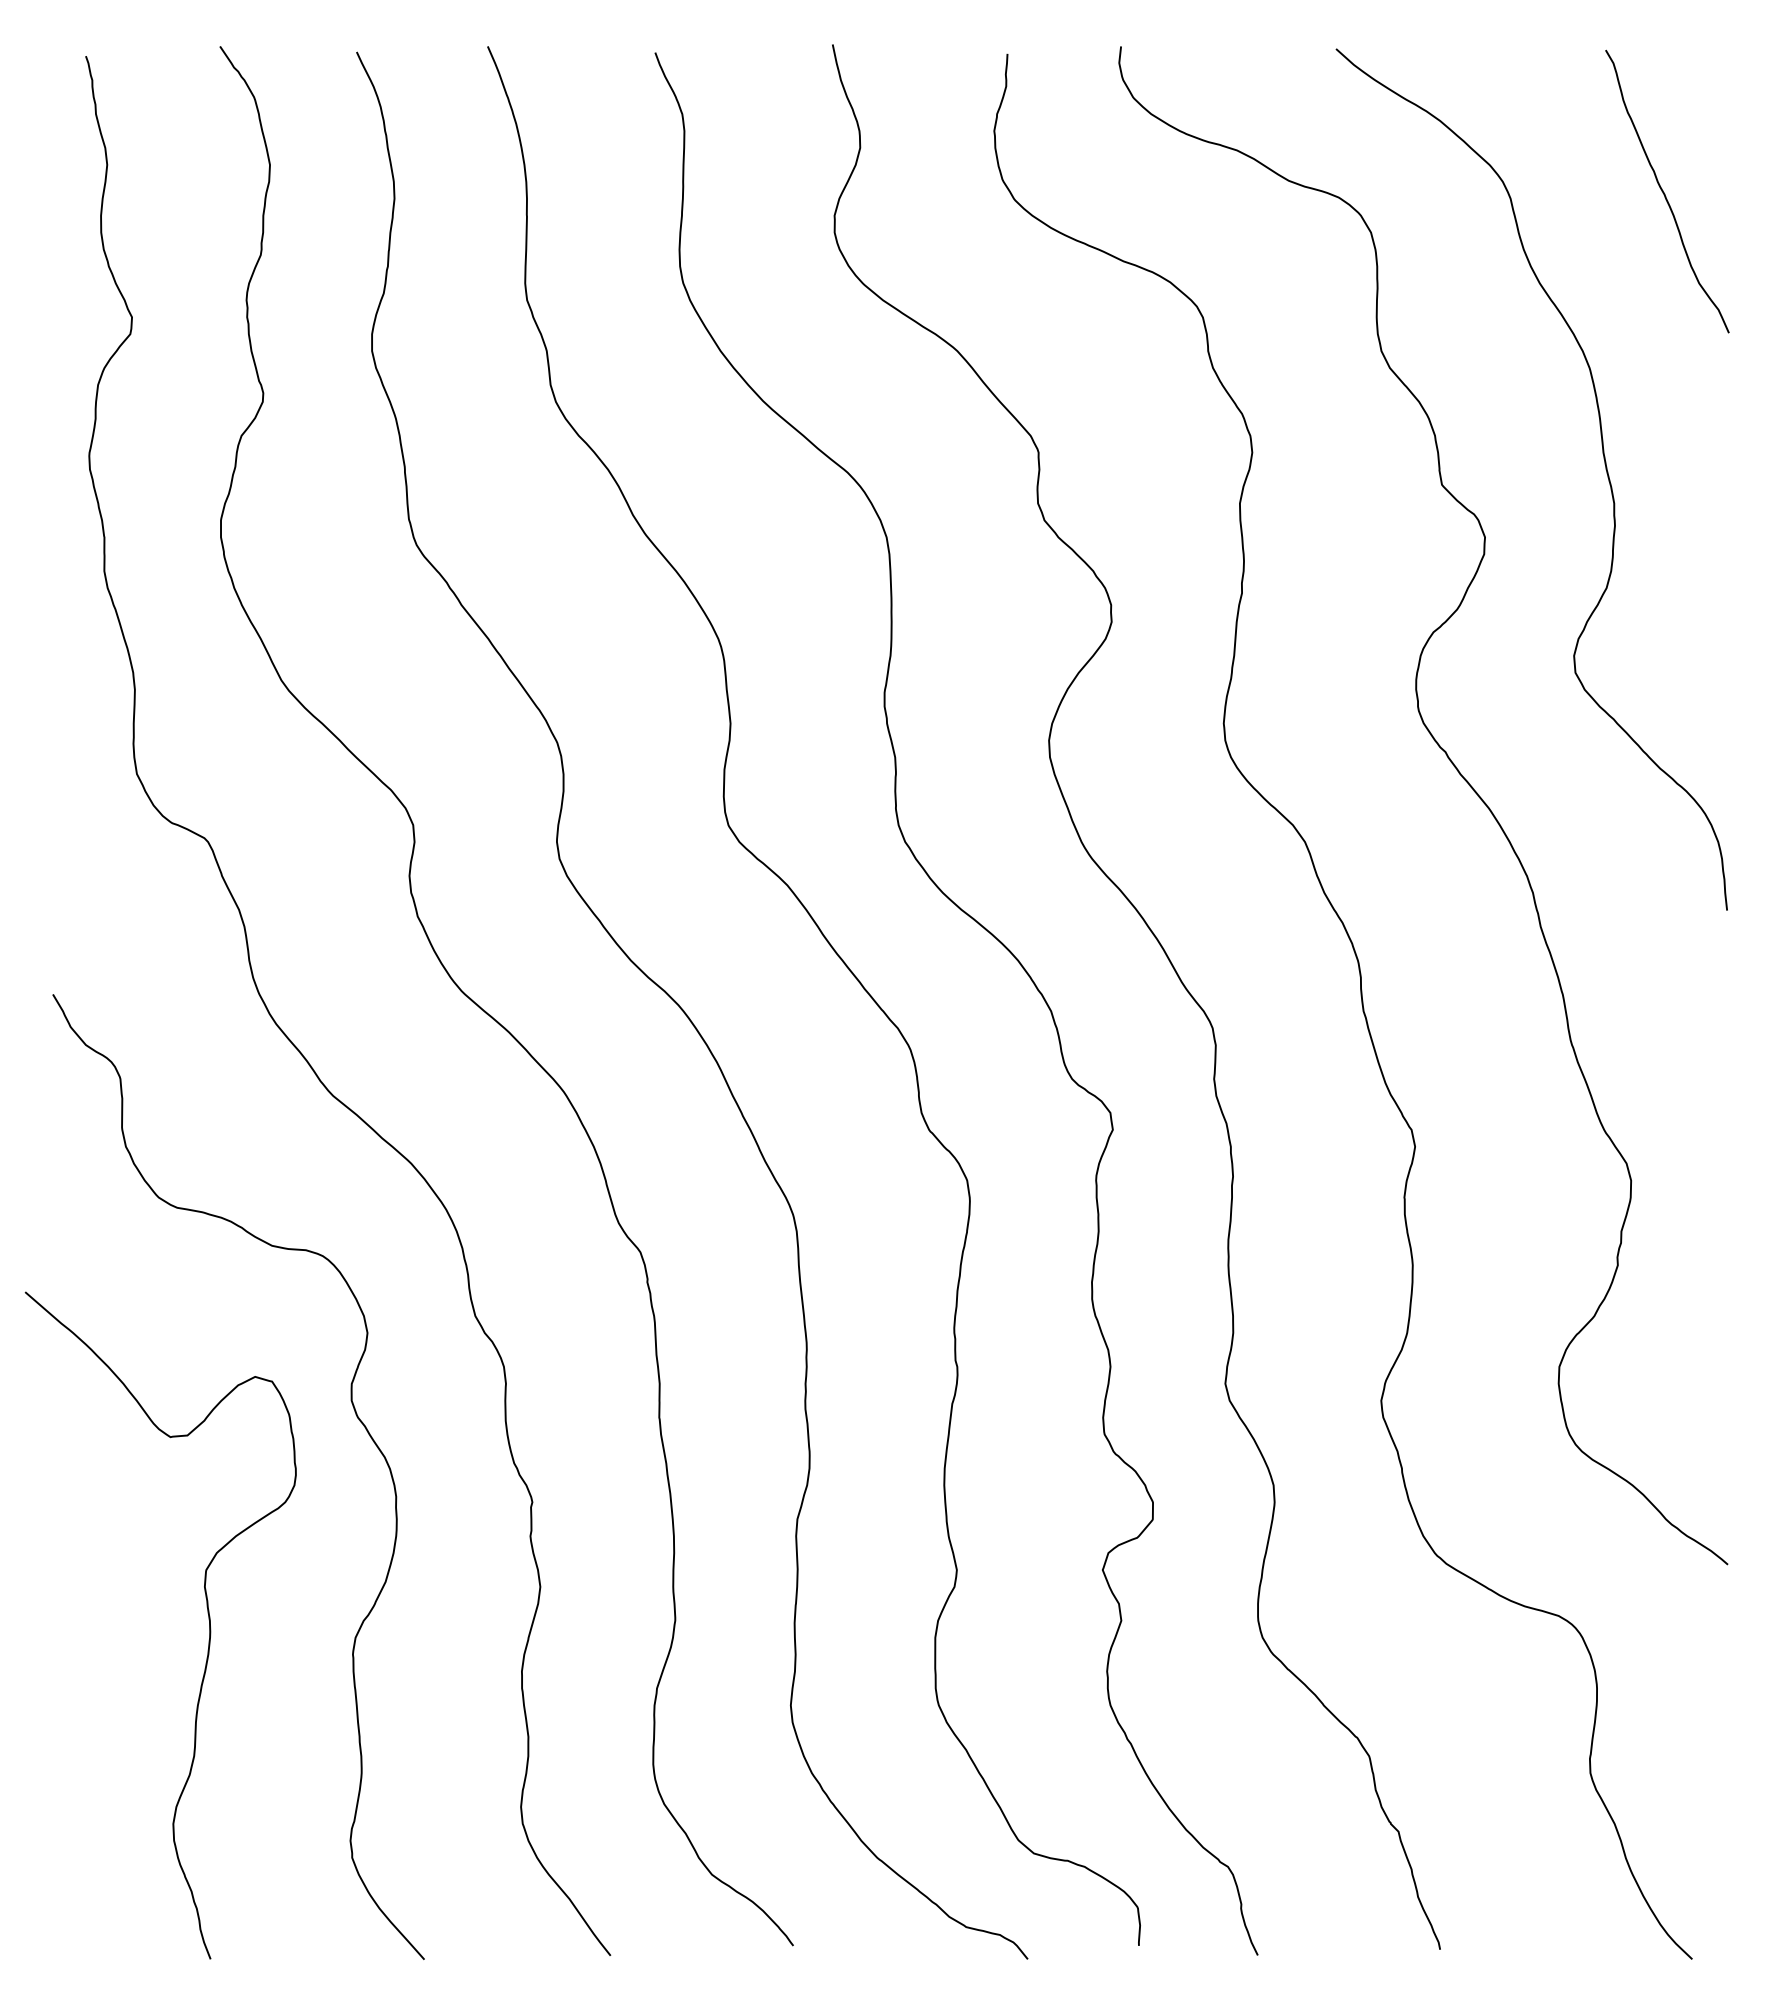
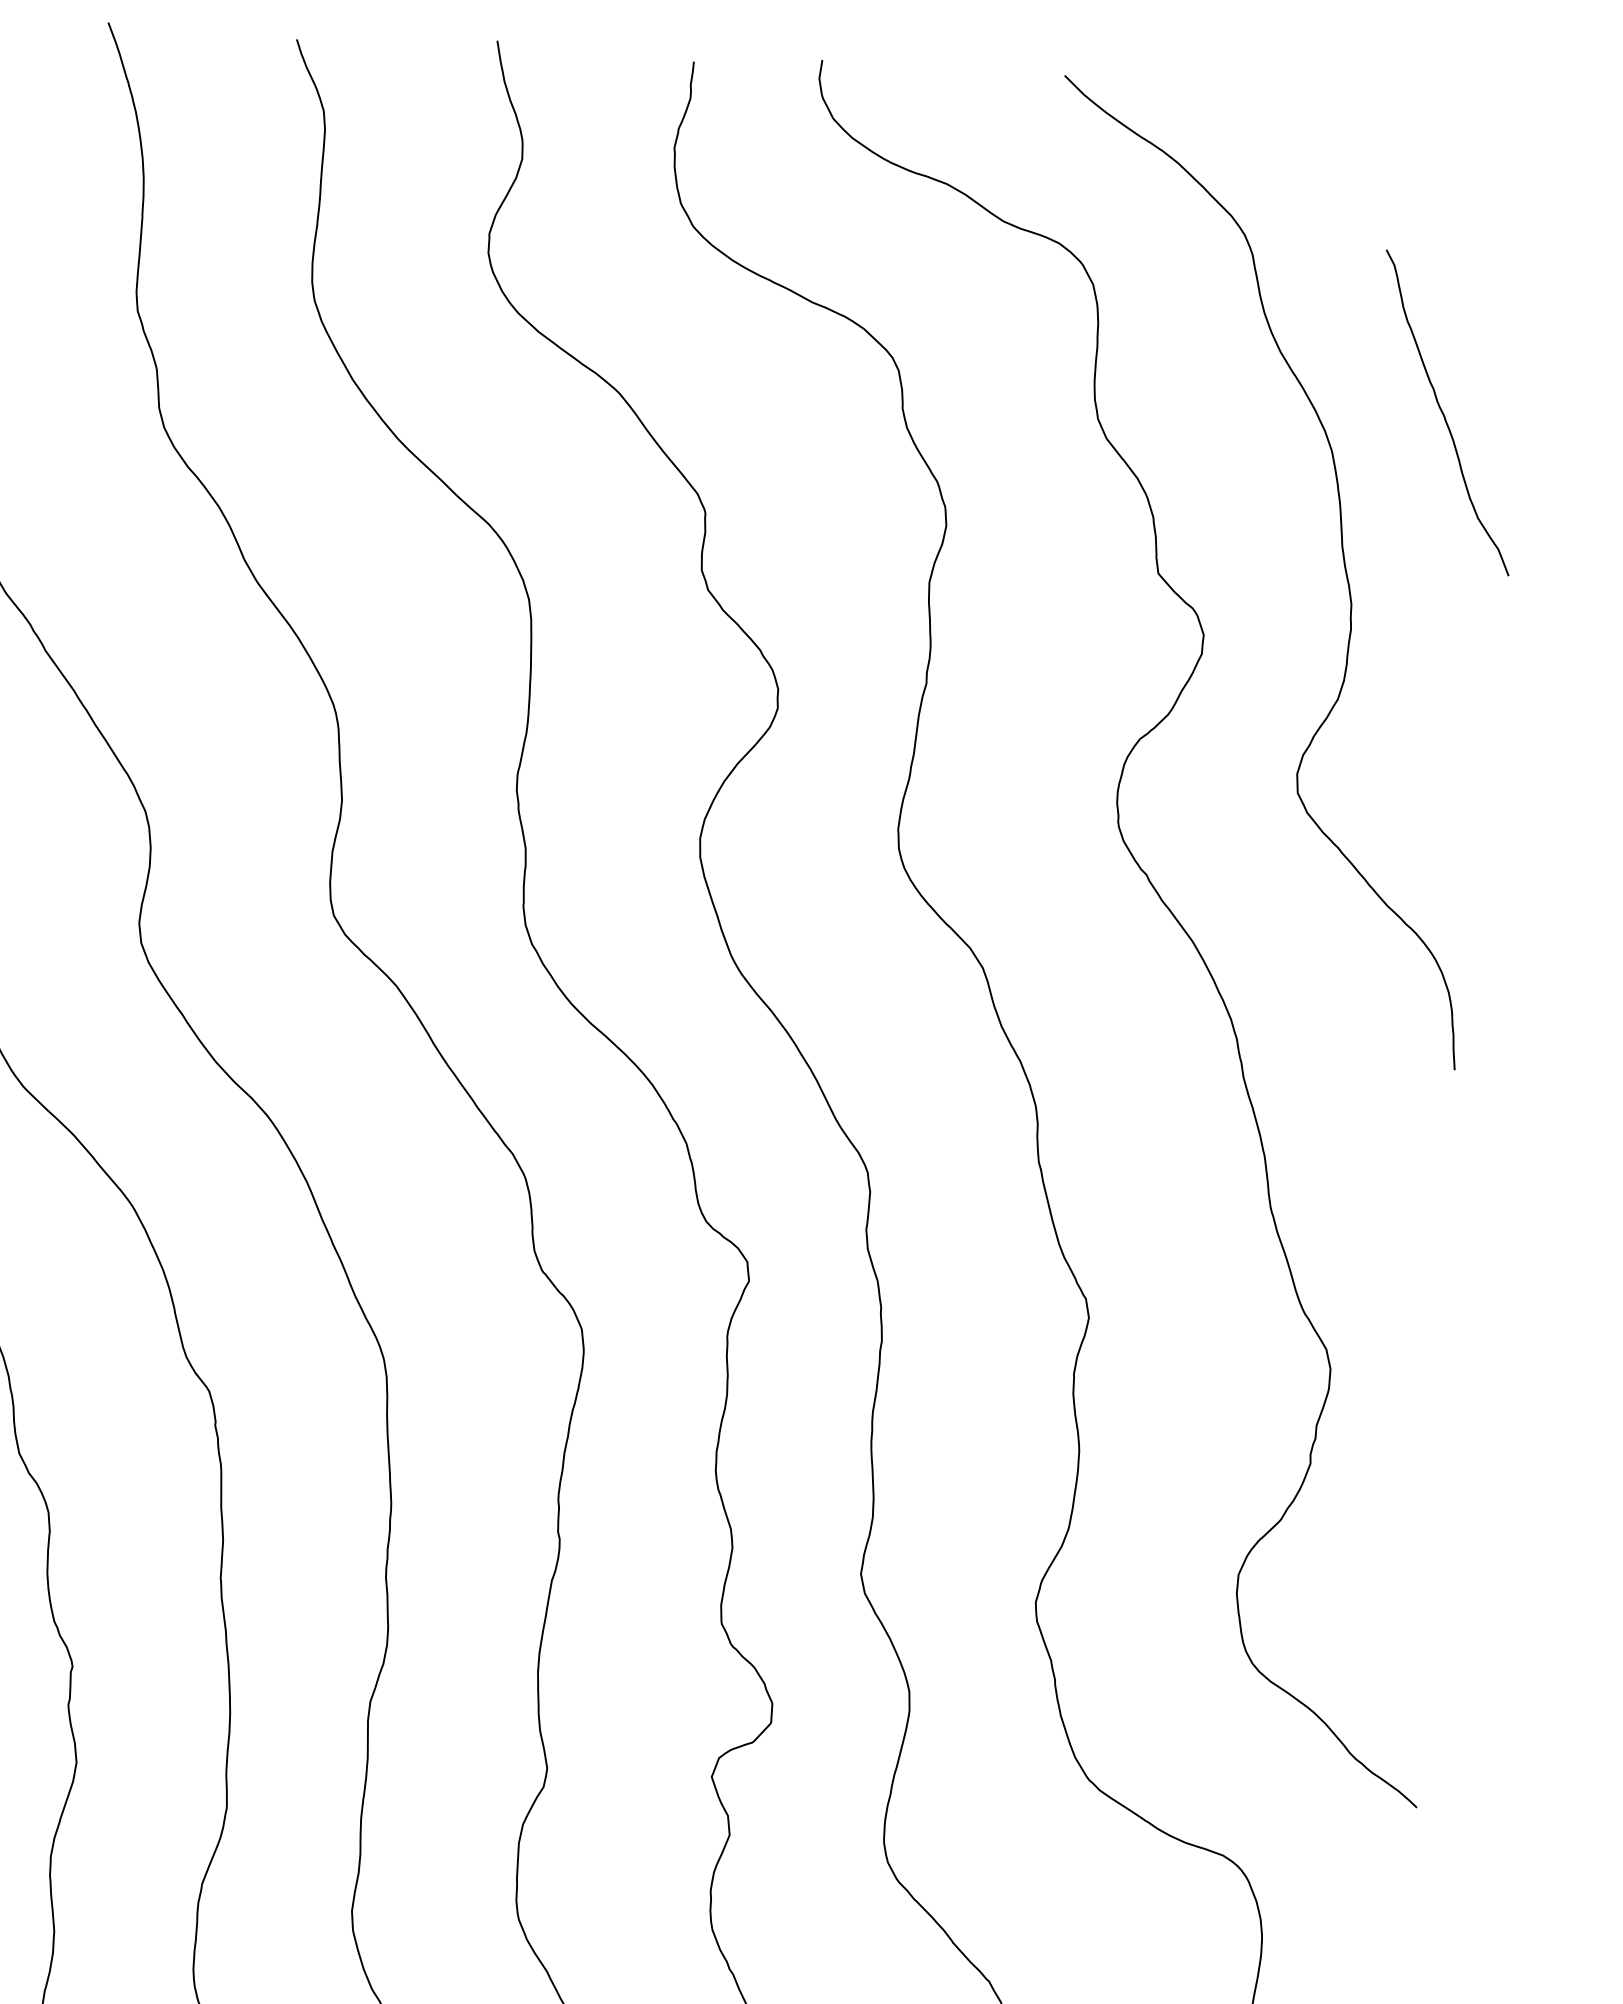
curve: (1664, 192) -> (1444, 413), moved

